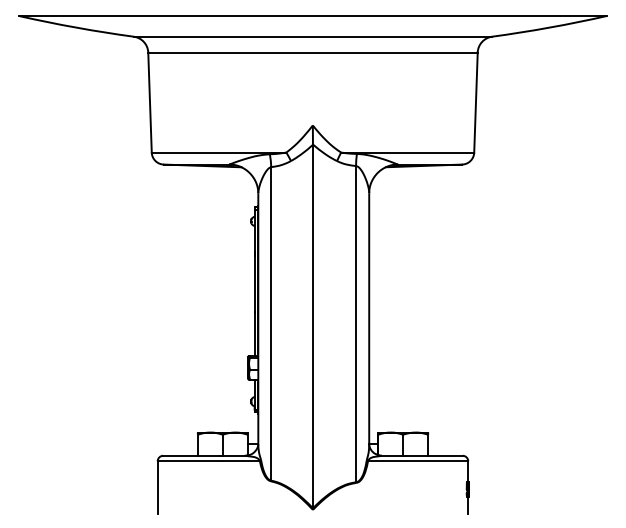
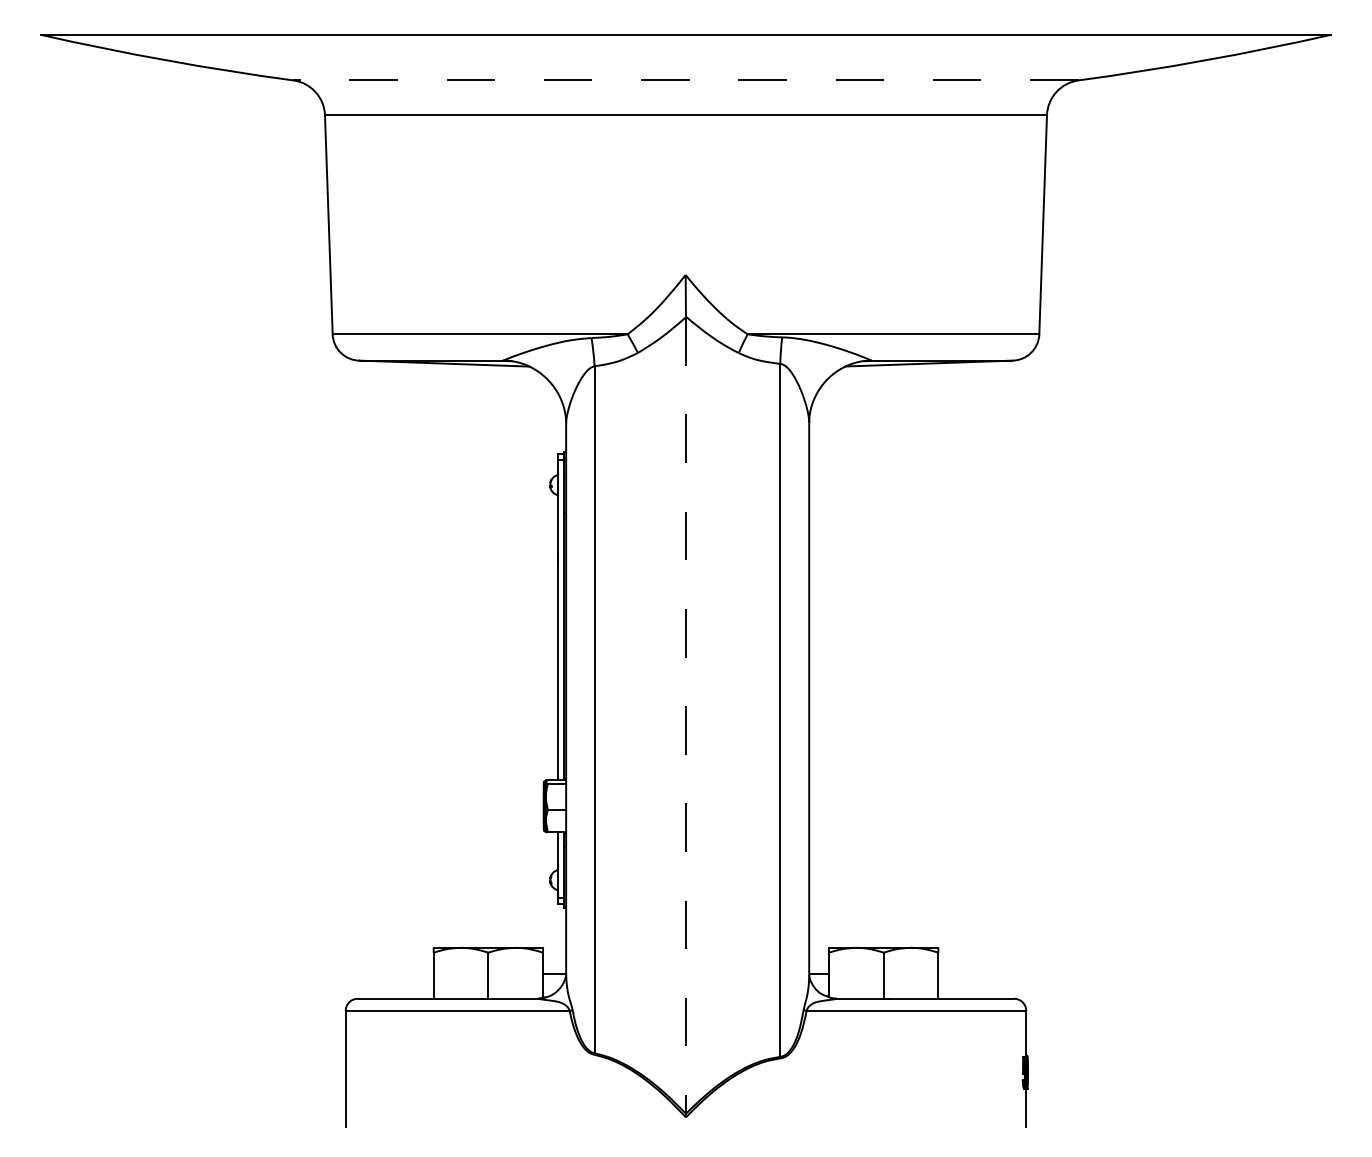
line: (312, 36) -> (684, 79), solid -> dashed
line: (312, 326) -> (684, 715), solid -> dashed

